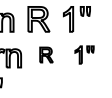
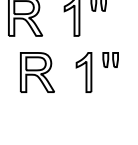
part: (46, 54) -> (37, 71), size x1.67
part: (84, 54) -> (97, 71), size x1.43

